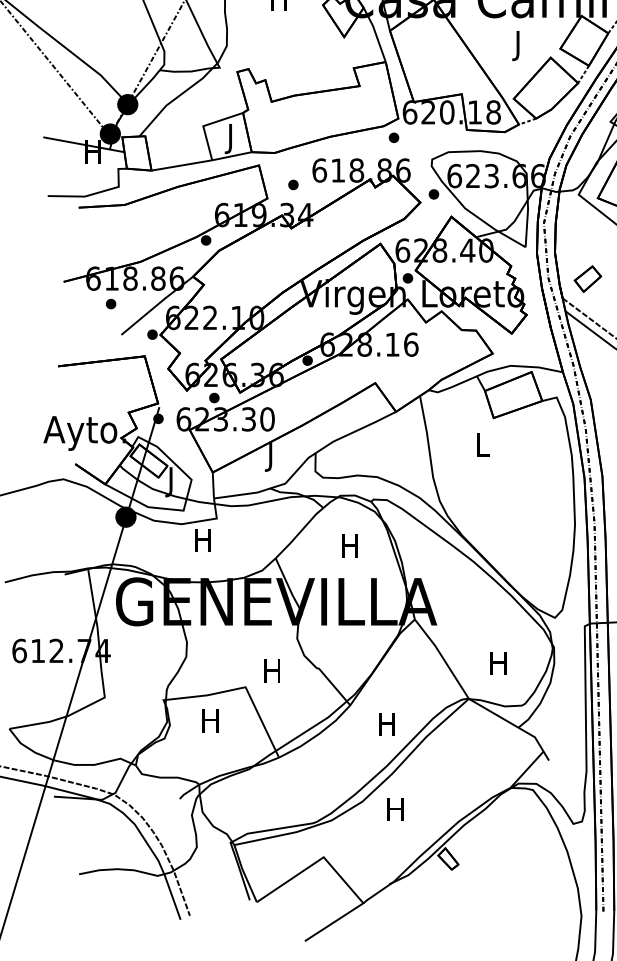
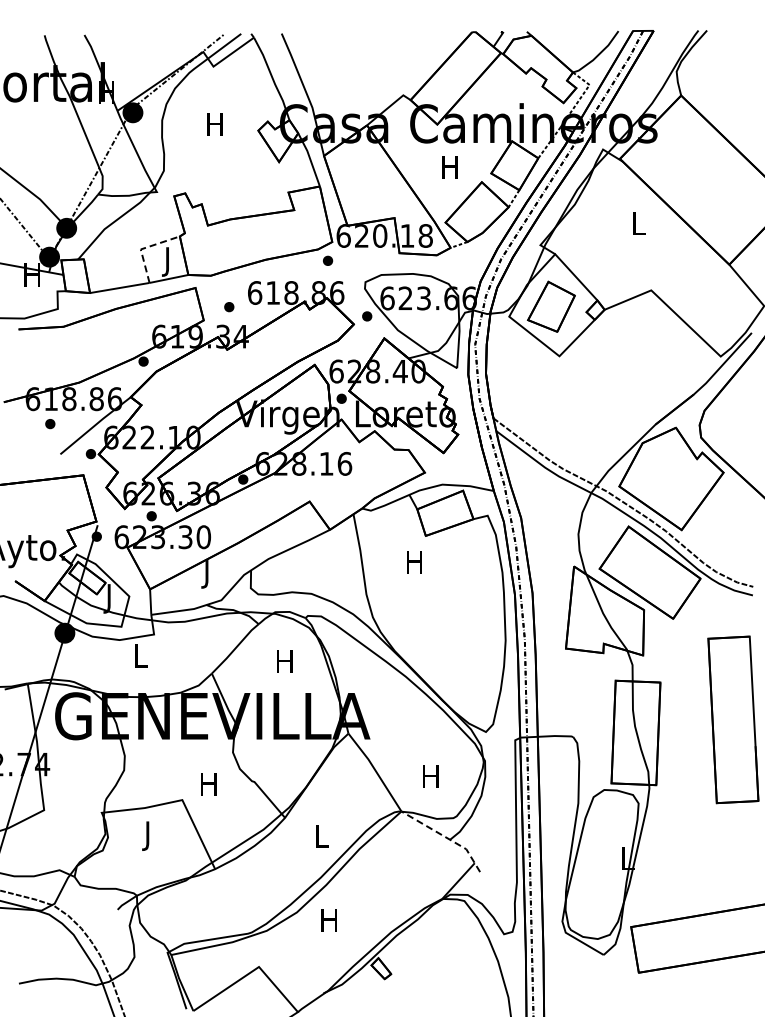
text: (517, 45) -> (449, 170), J -> H
line: (206, 125) -> (143, 248), solid -> dashed
part: (588, 279) -> (518, 399), removed
text: (482, 445) -> (414, 562), L -> H
text: (202, 539) -> (140, 655), H -> L
text: (210, 723) -> (147, 835), H -> J
text: (386, 724) -> (320, 836), H -> L
line: (513, 725) -> (445, 837), solid -> dashed

